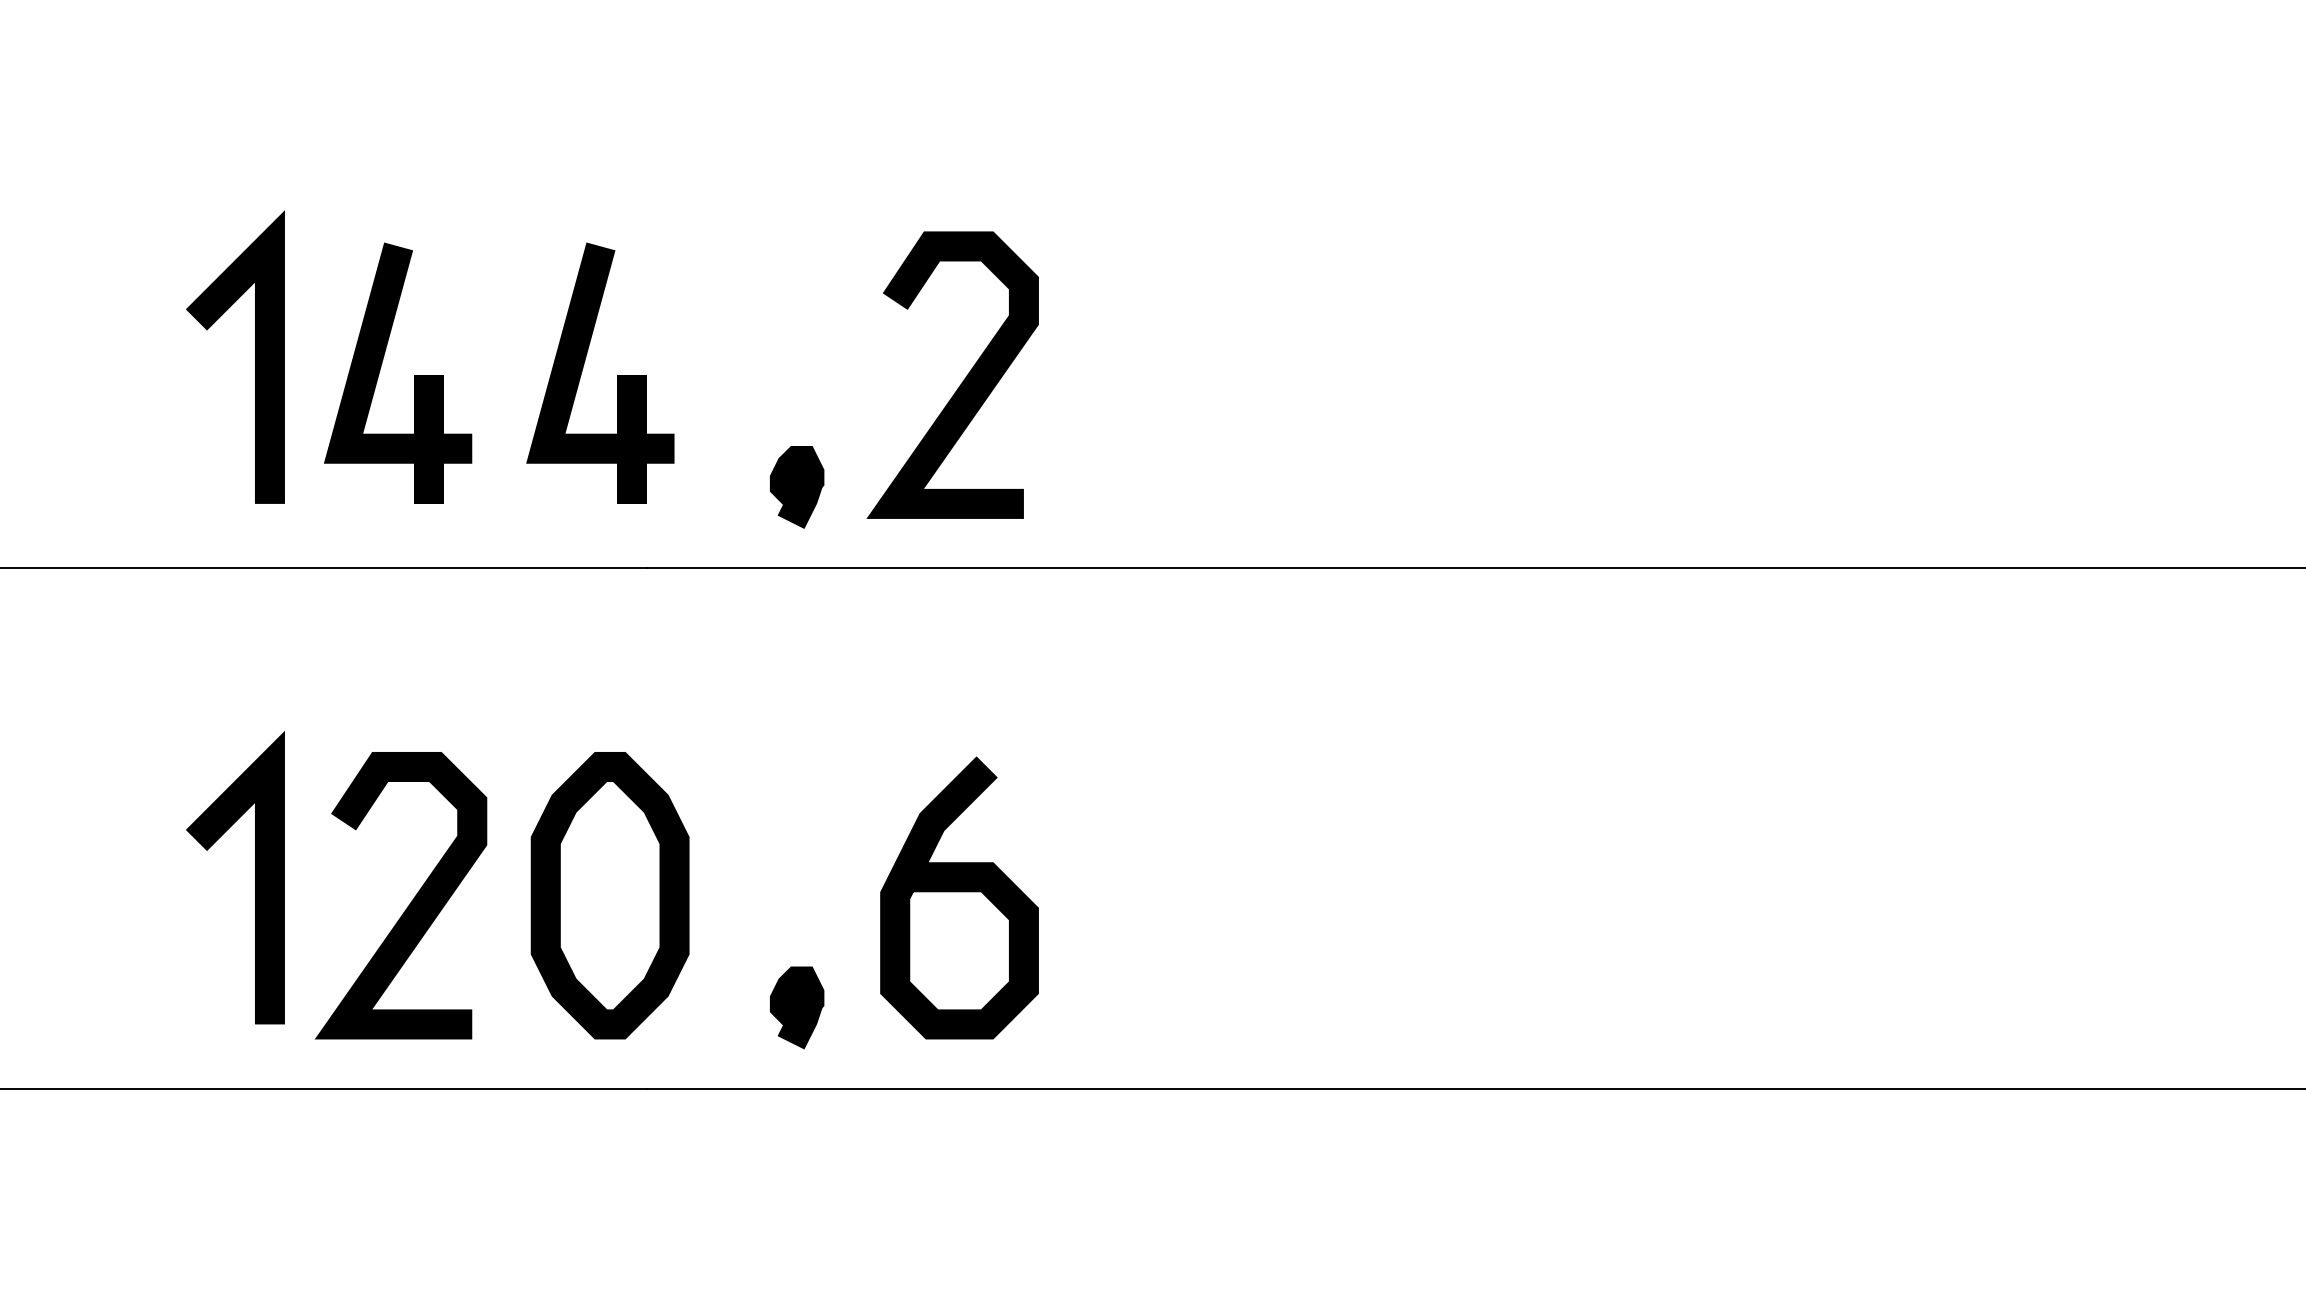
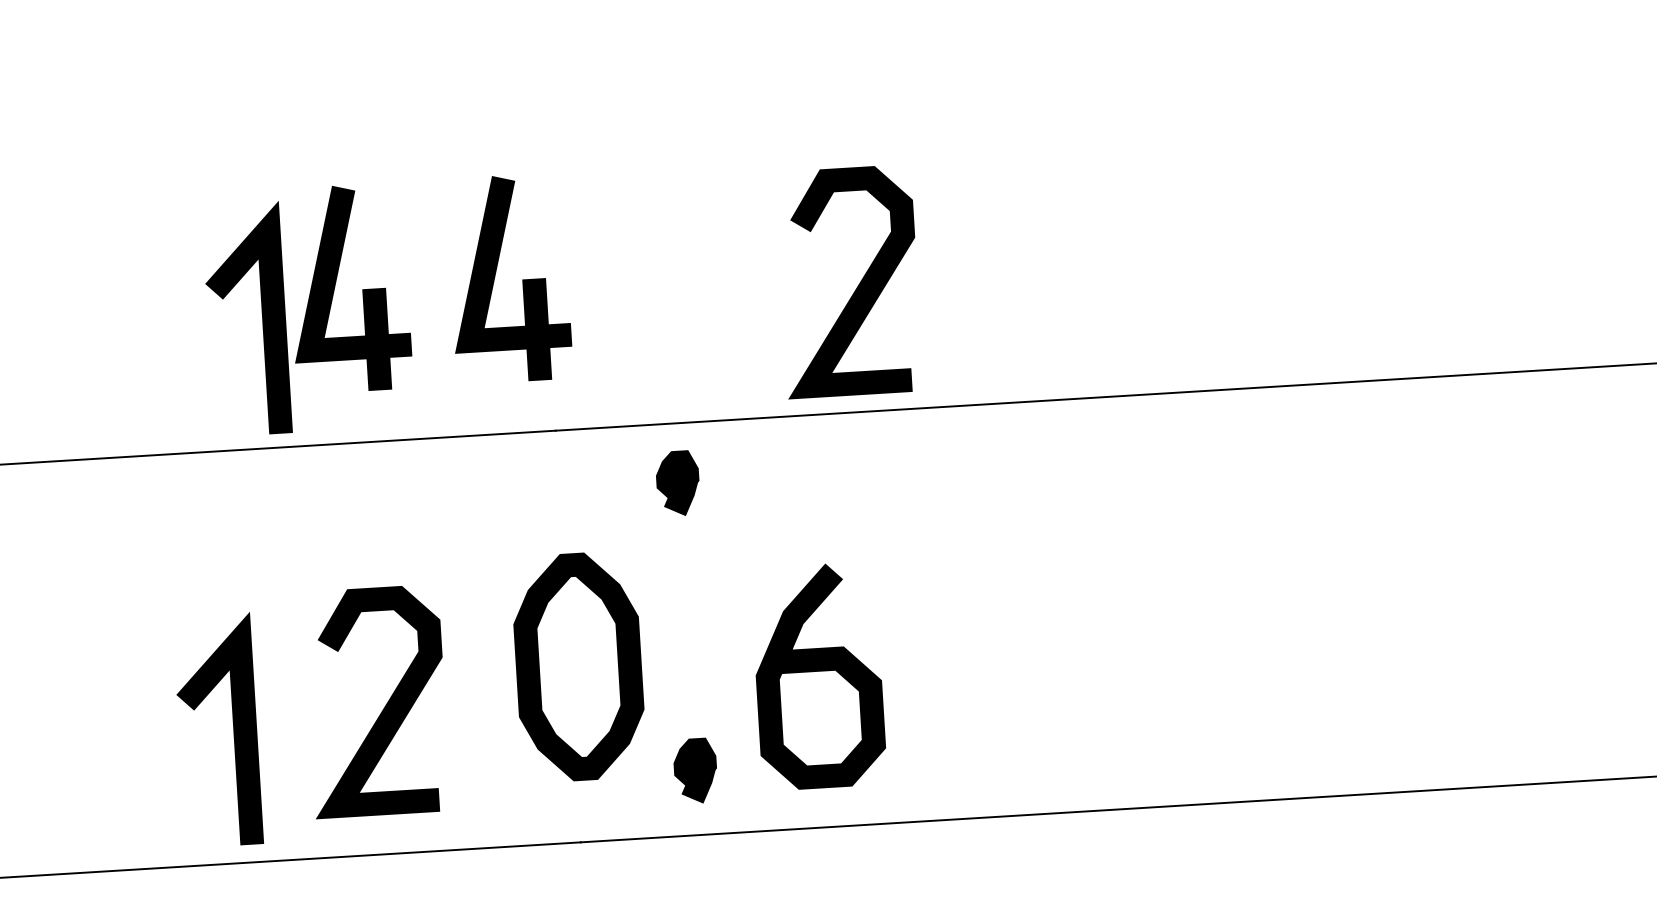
line: (255, 356) -> (262, 317), moved
curve: (961, 382) -> (856, 287), moved
part: (797, 487) -> (678, 483), moved
line: (255, 877) -> (233, 729), moved
part: (609, 895) -> (578, 666), moved

